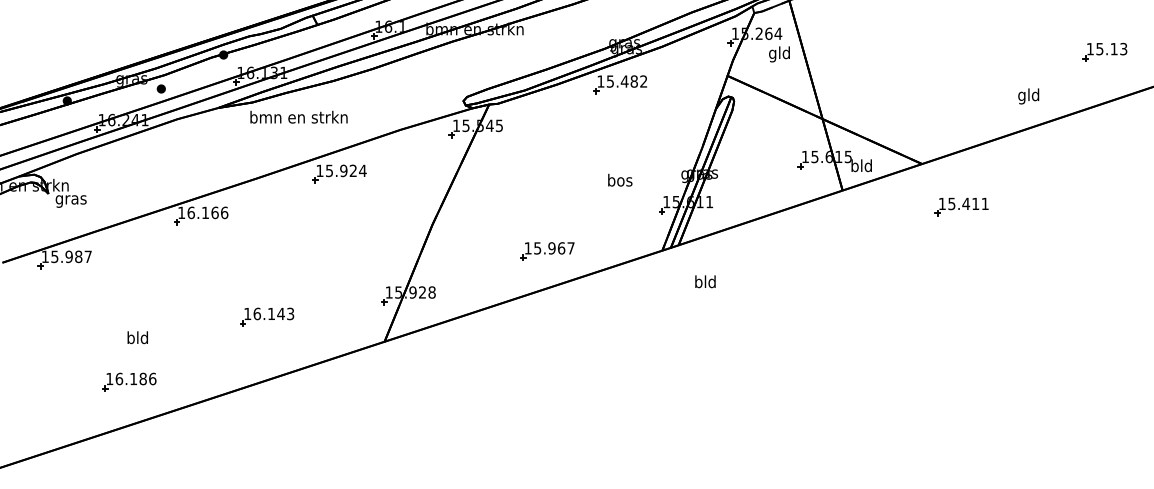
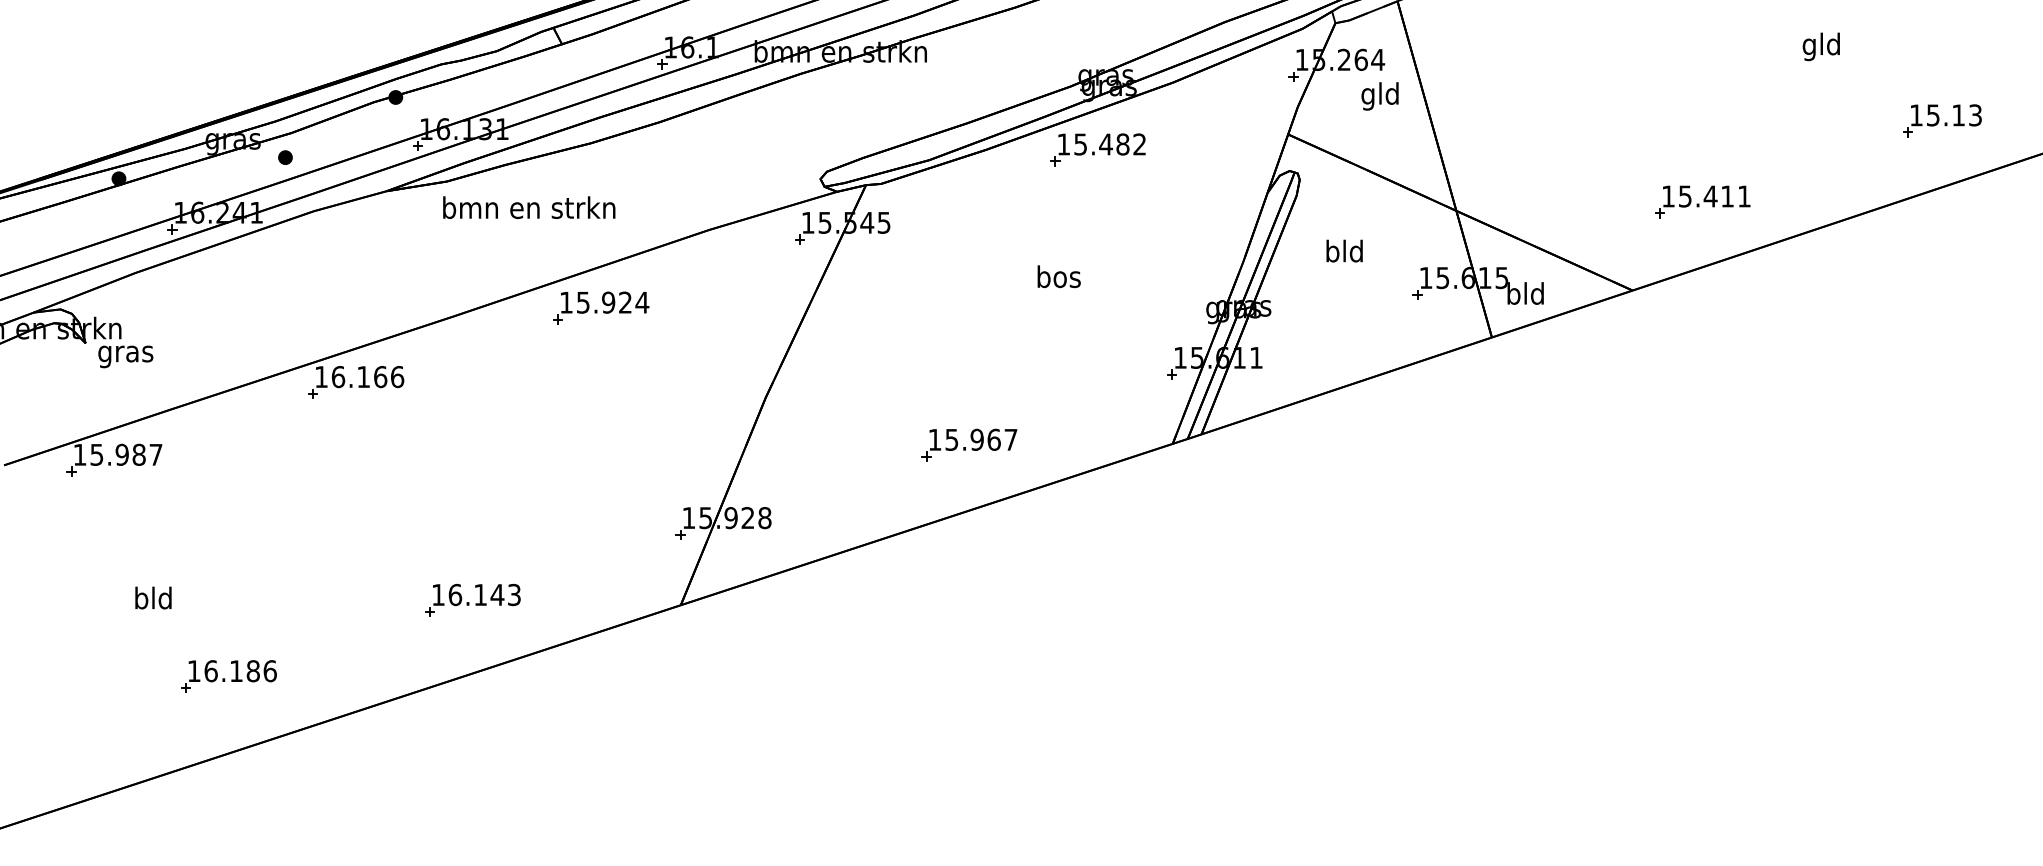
part: (1104, 51) -> (1941, 119), moved
text: (1028, 96) -> (1821, 46), moved
text: (620, 179) -> (1059, 275), moved
part: (961, 206) -> (1702, 201), moved
text: (705, 281) -> (1344, 250), moved
part: (267, 316) -> (473, 599), moved
text: (137, 337) -> (152, 597), moved

